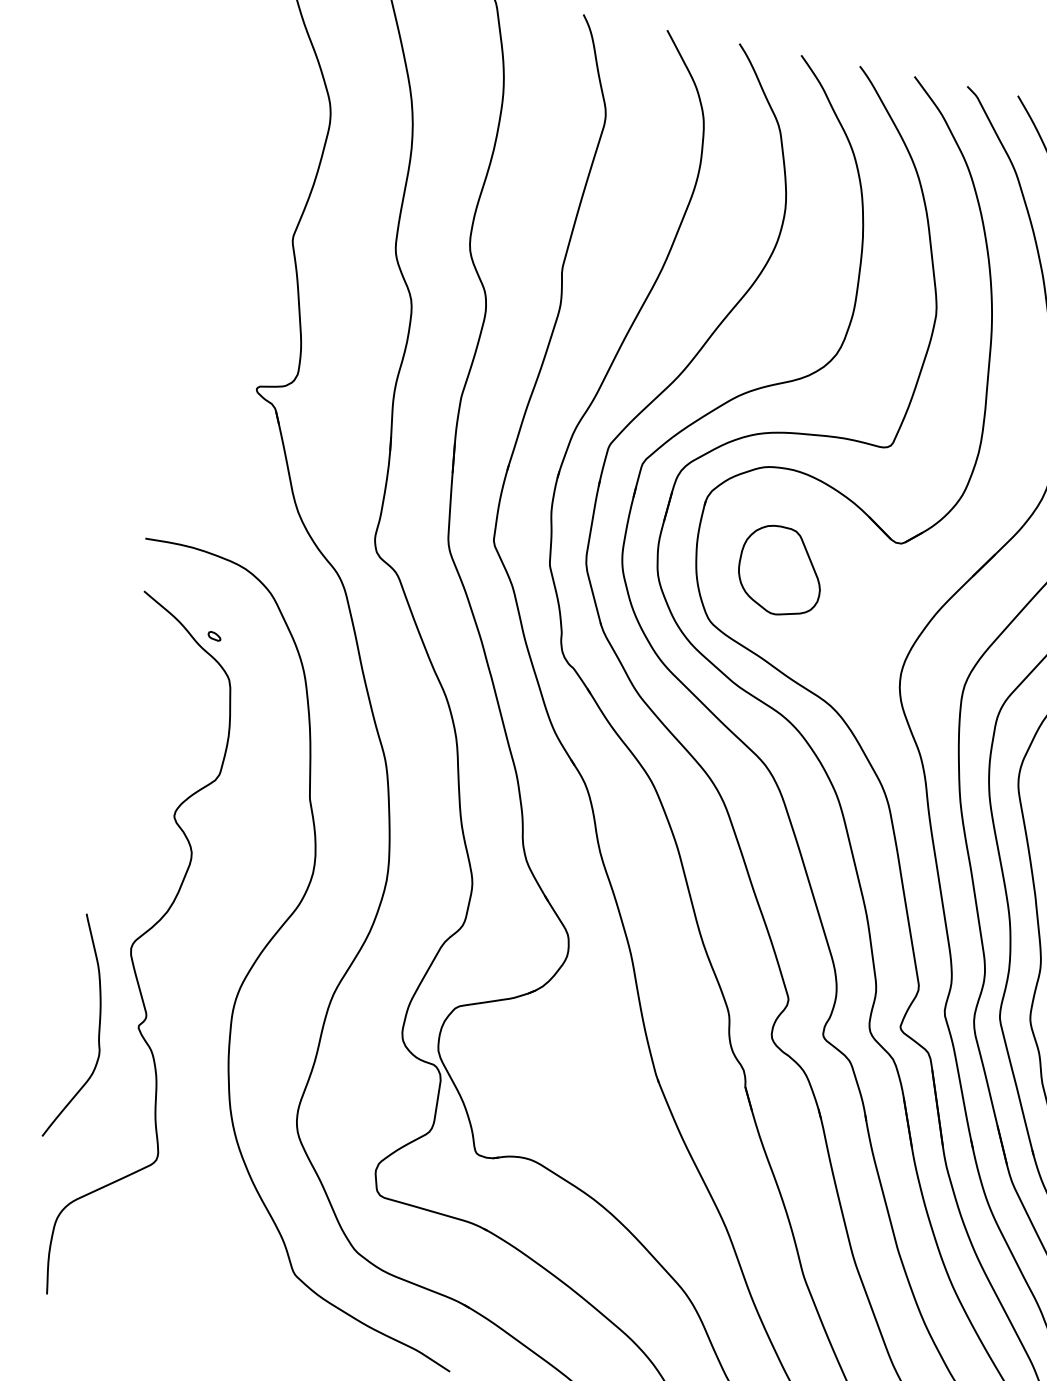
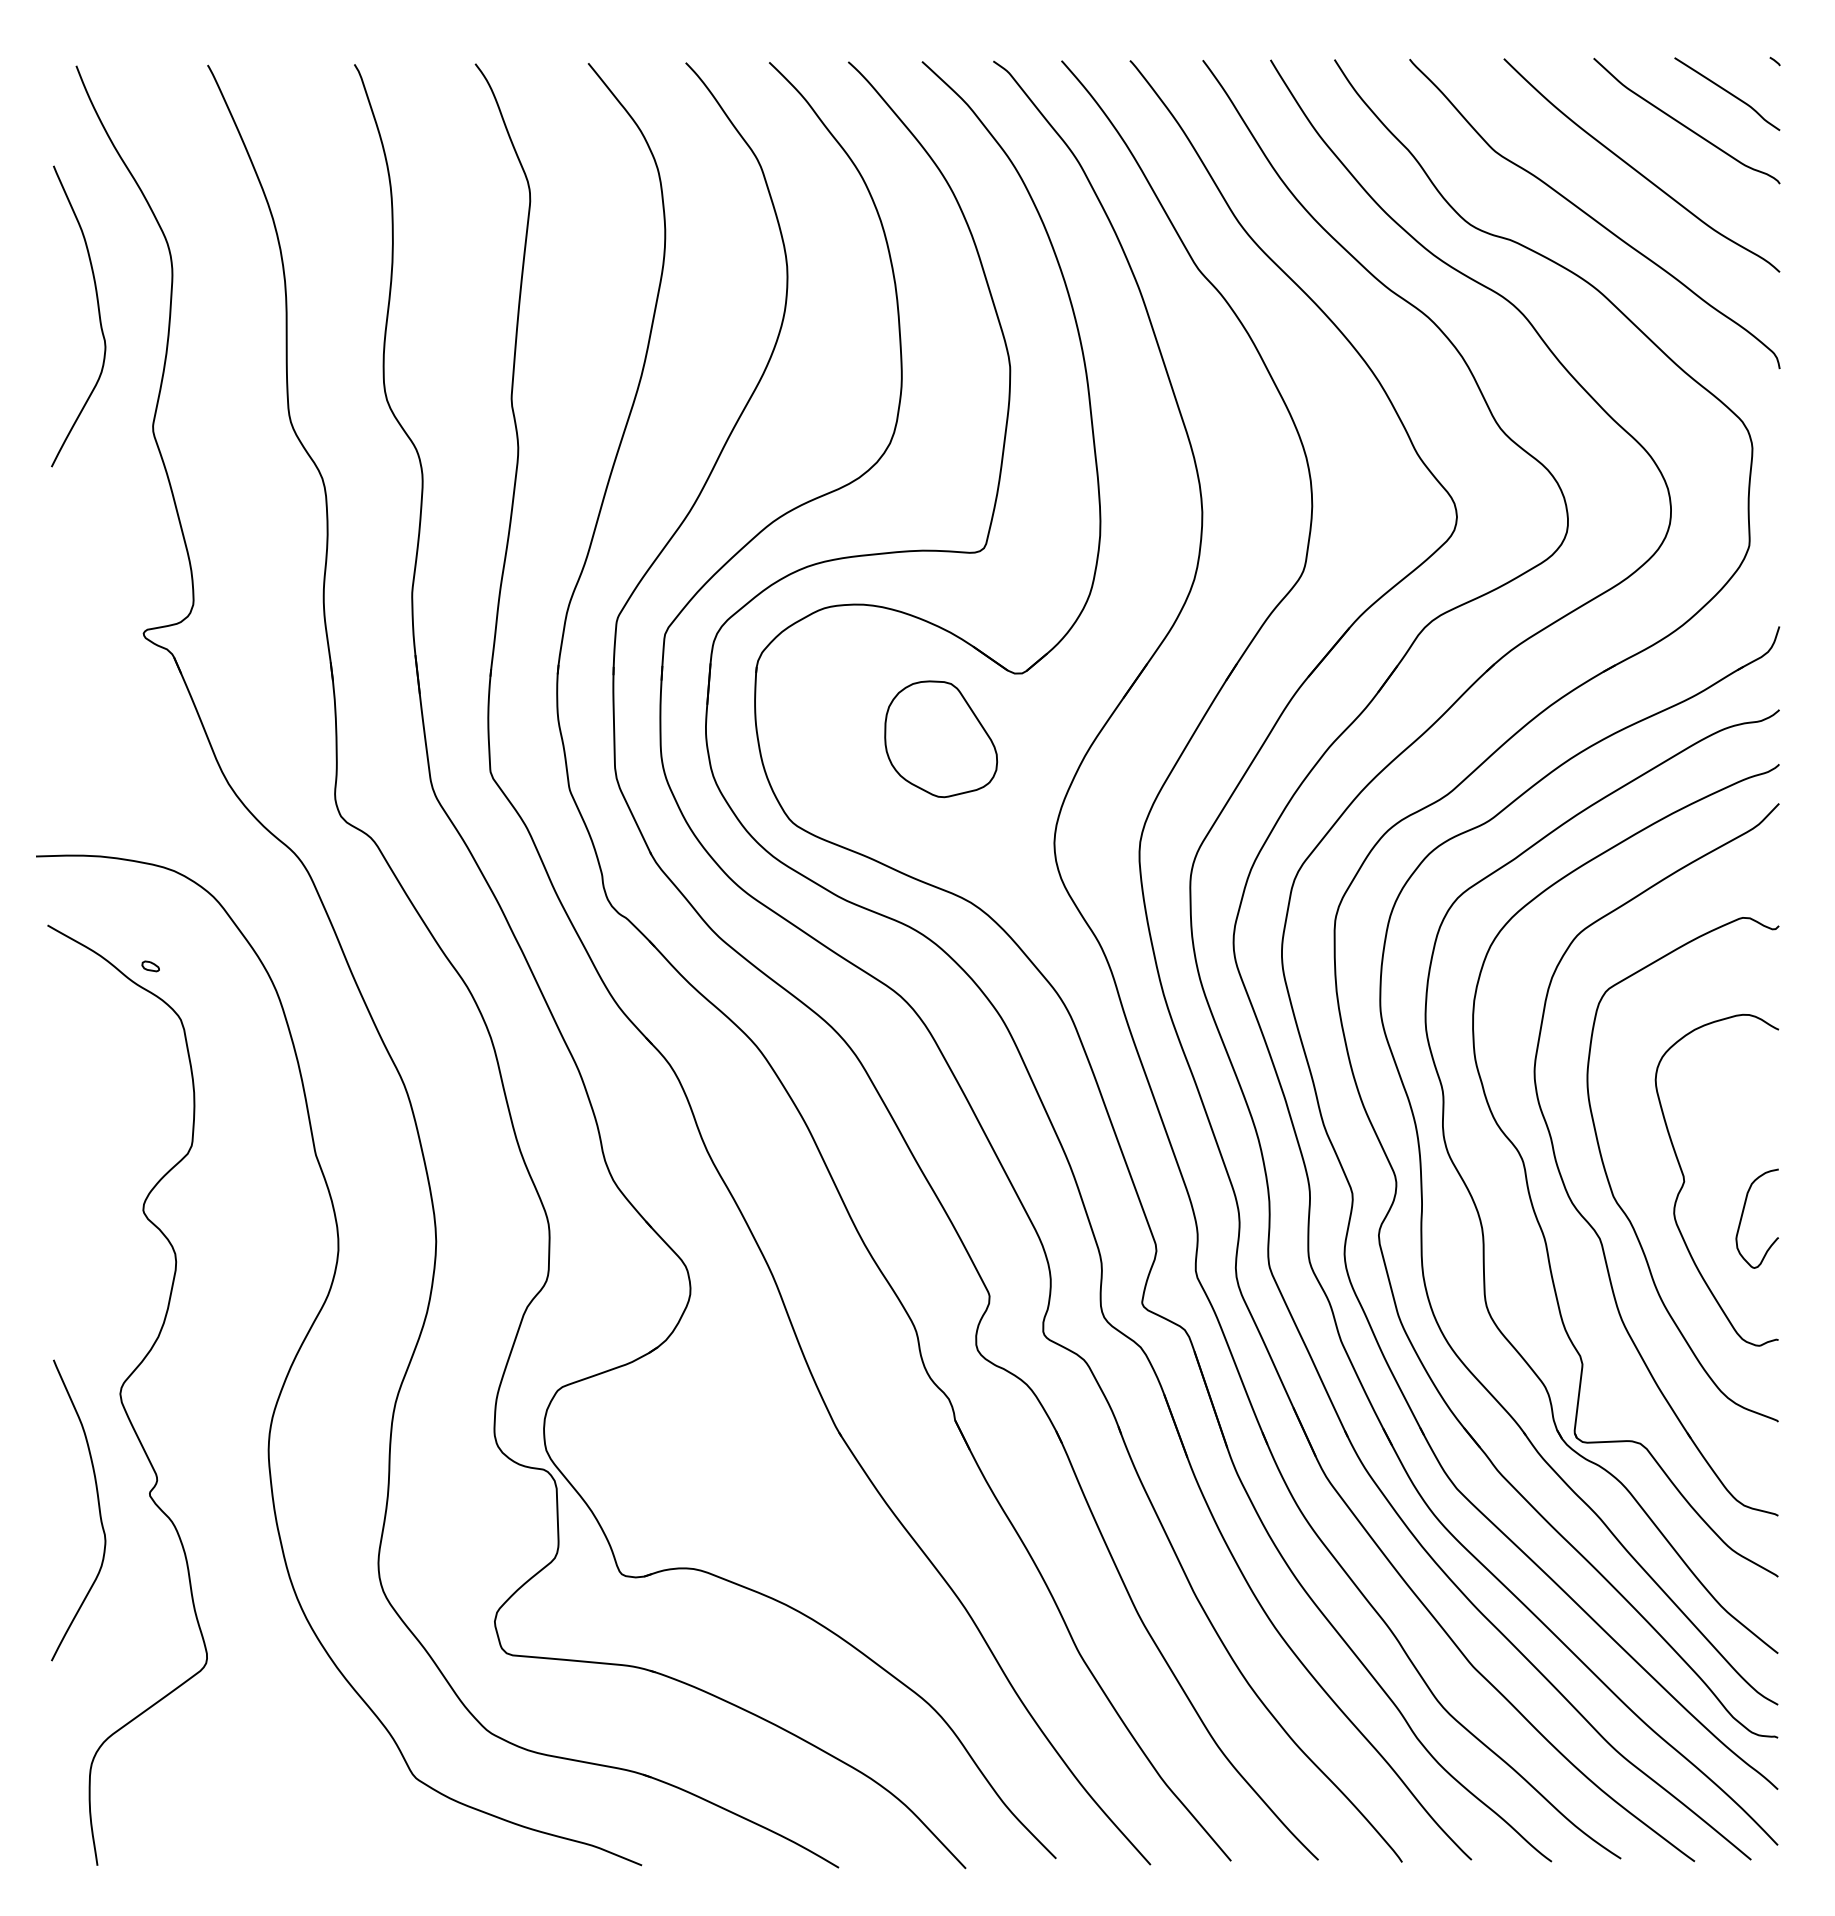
curve: (268, 147) -> (98, 315), added
part: (780, 571) -> (940, 739), moved

